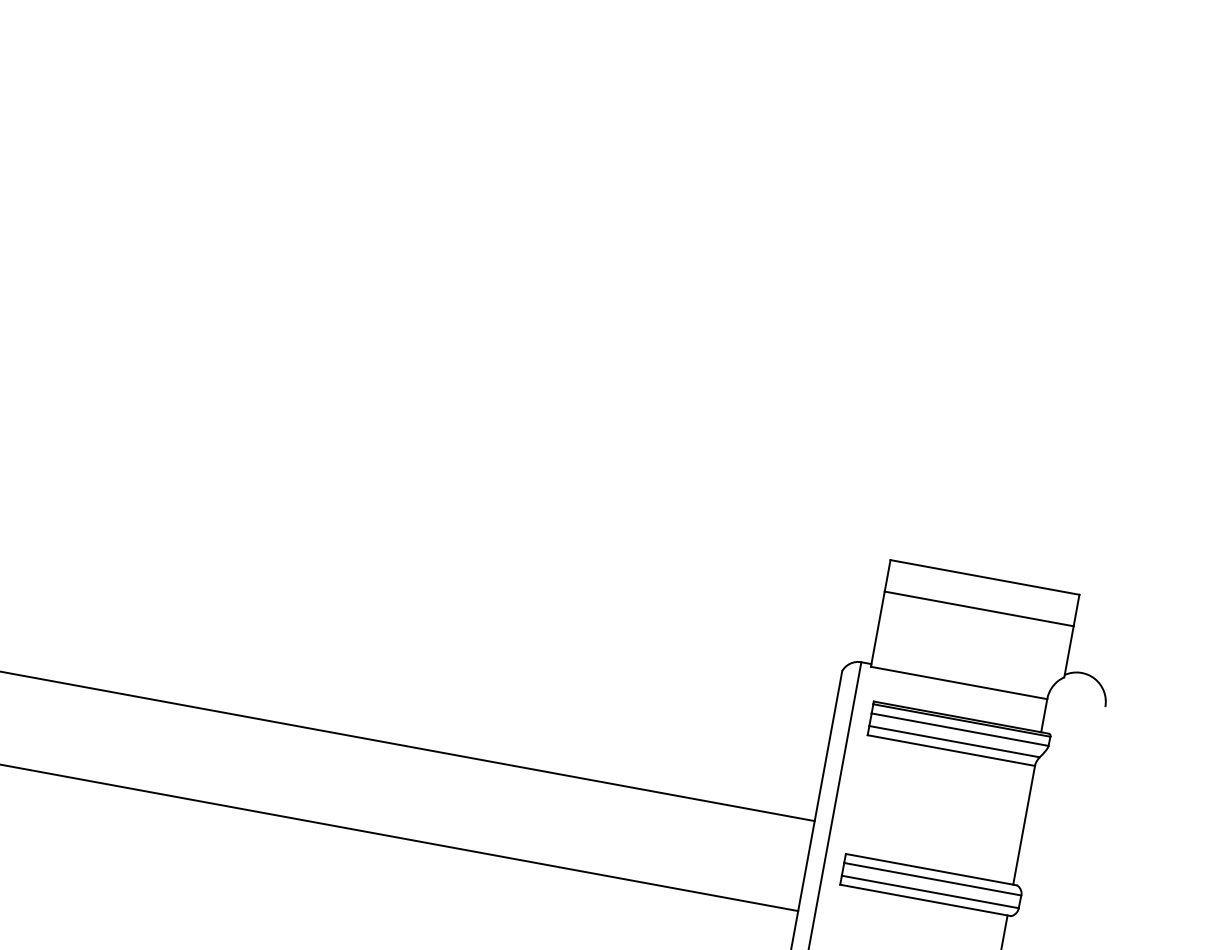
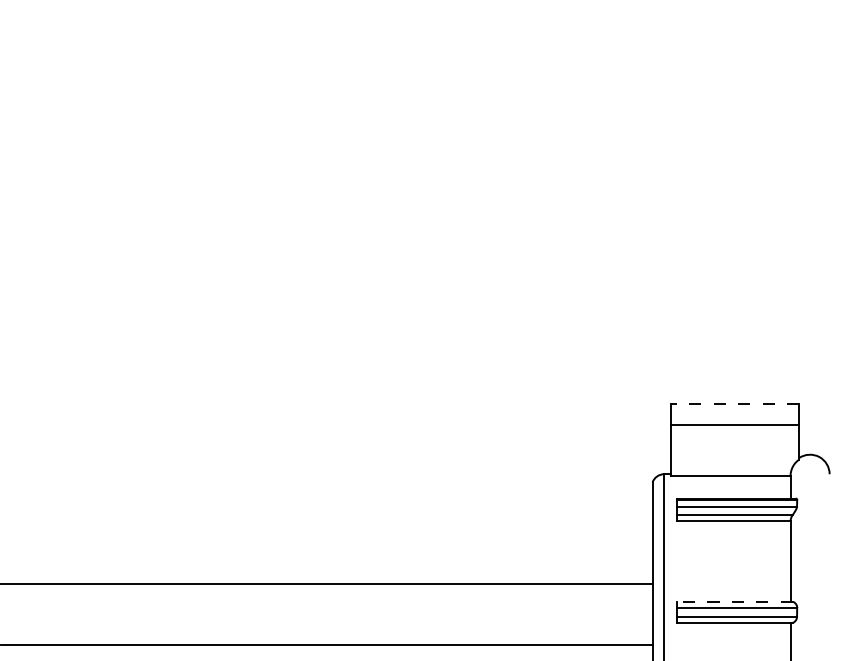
line: (984, 577) -> (734, 403), solid -> dashed
line: (930, 868) -> (734, 601), solid -> dashed

